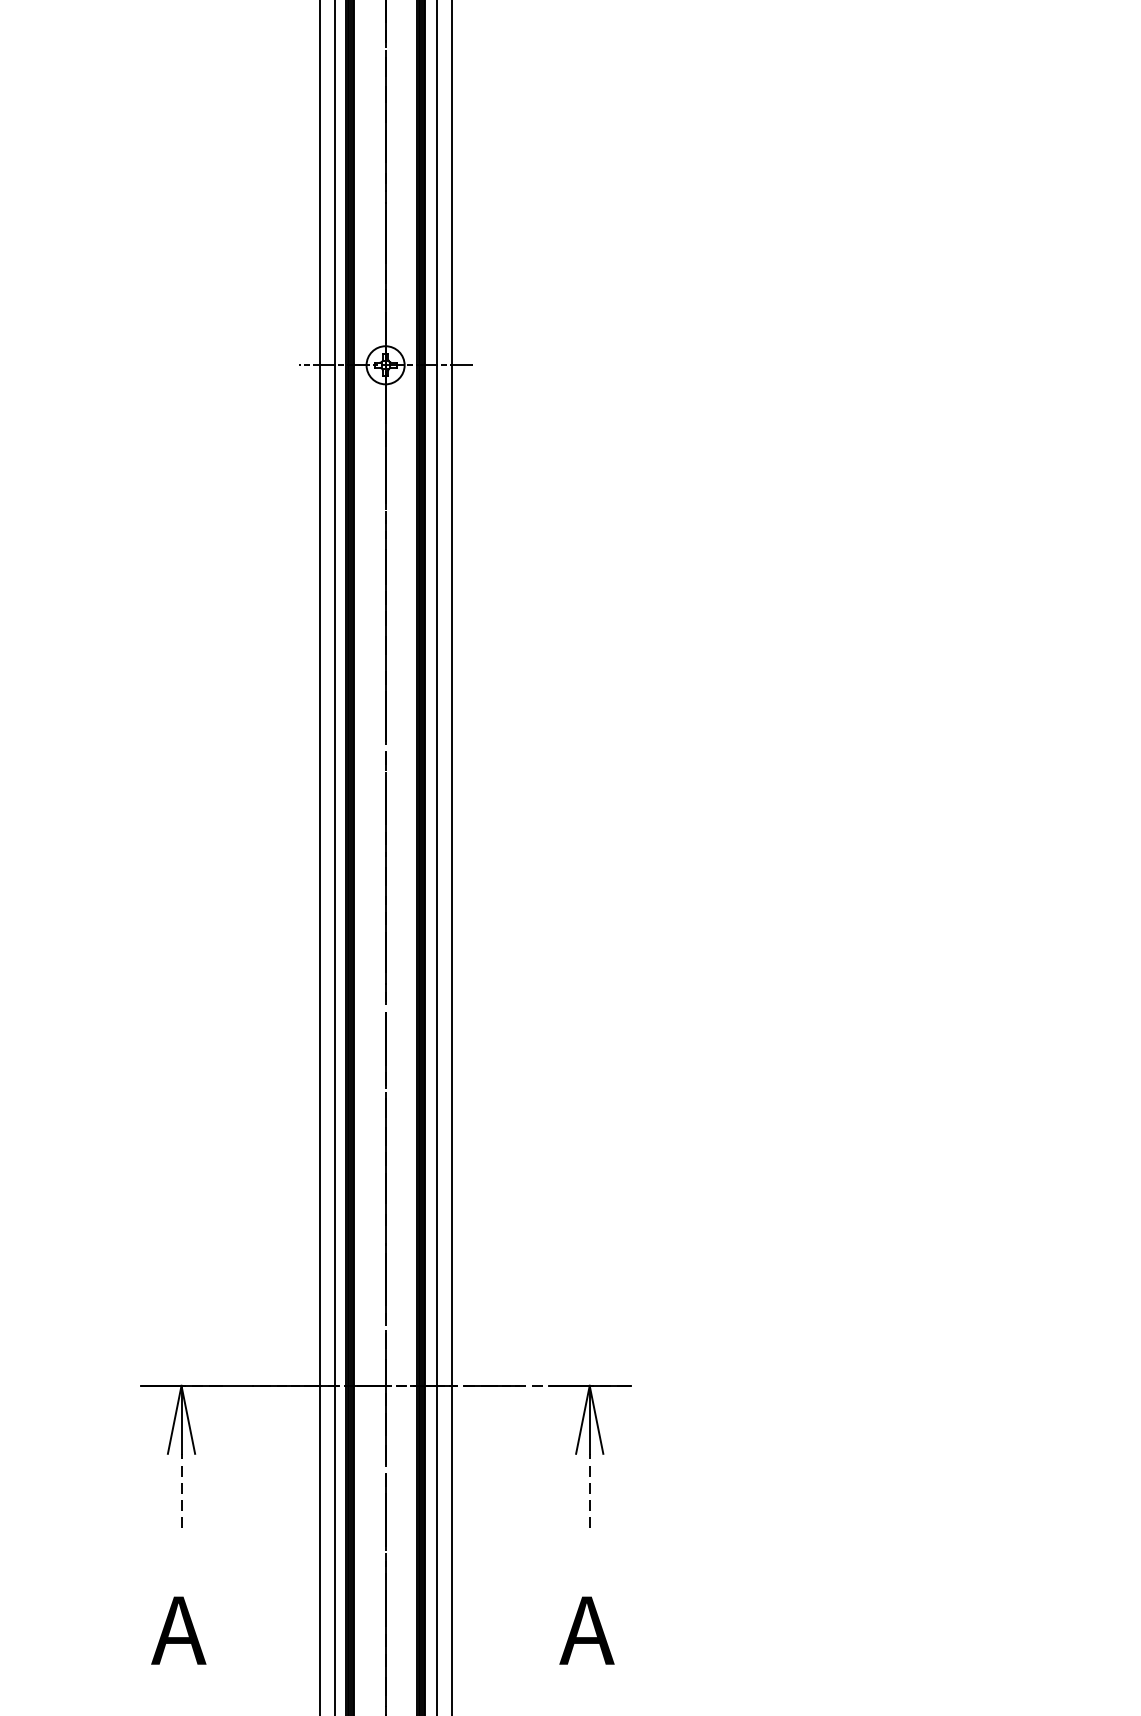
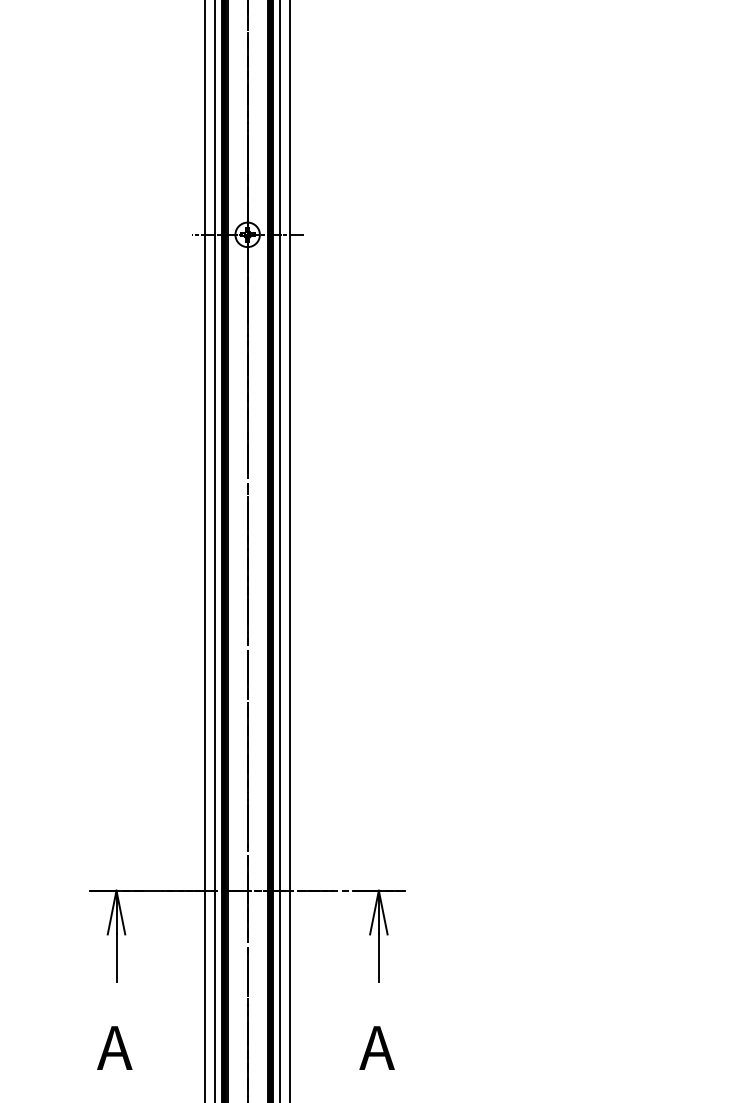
line: (181, 1491) -> (116, 958), dashed -> solid
line: (589, 1491) -> (378, 958), dashed -> solid

